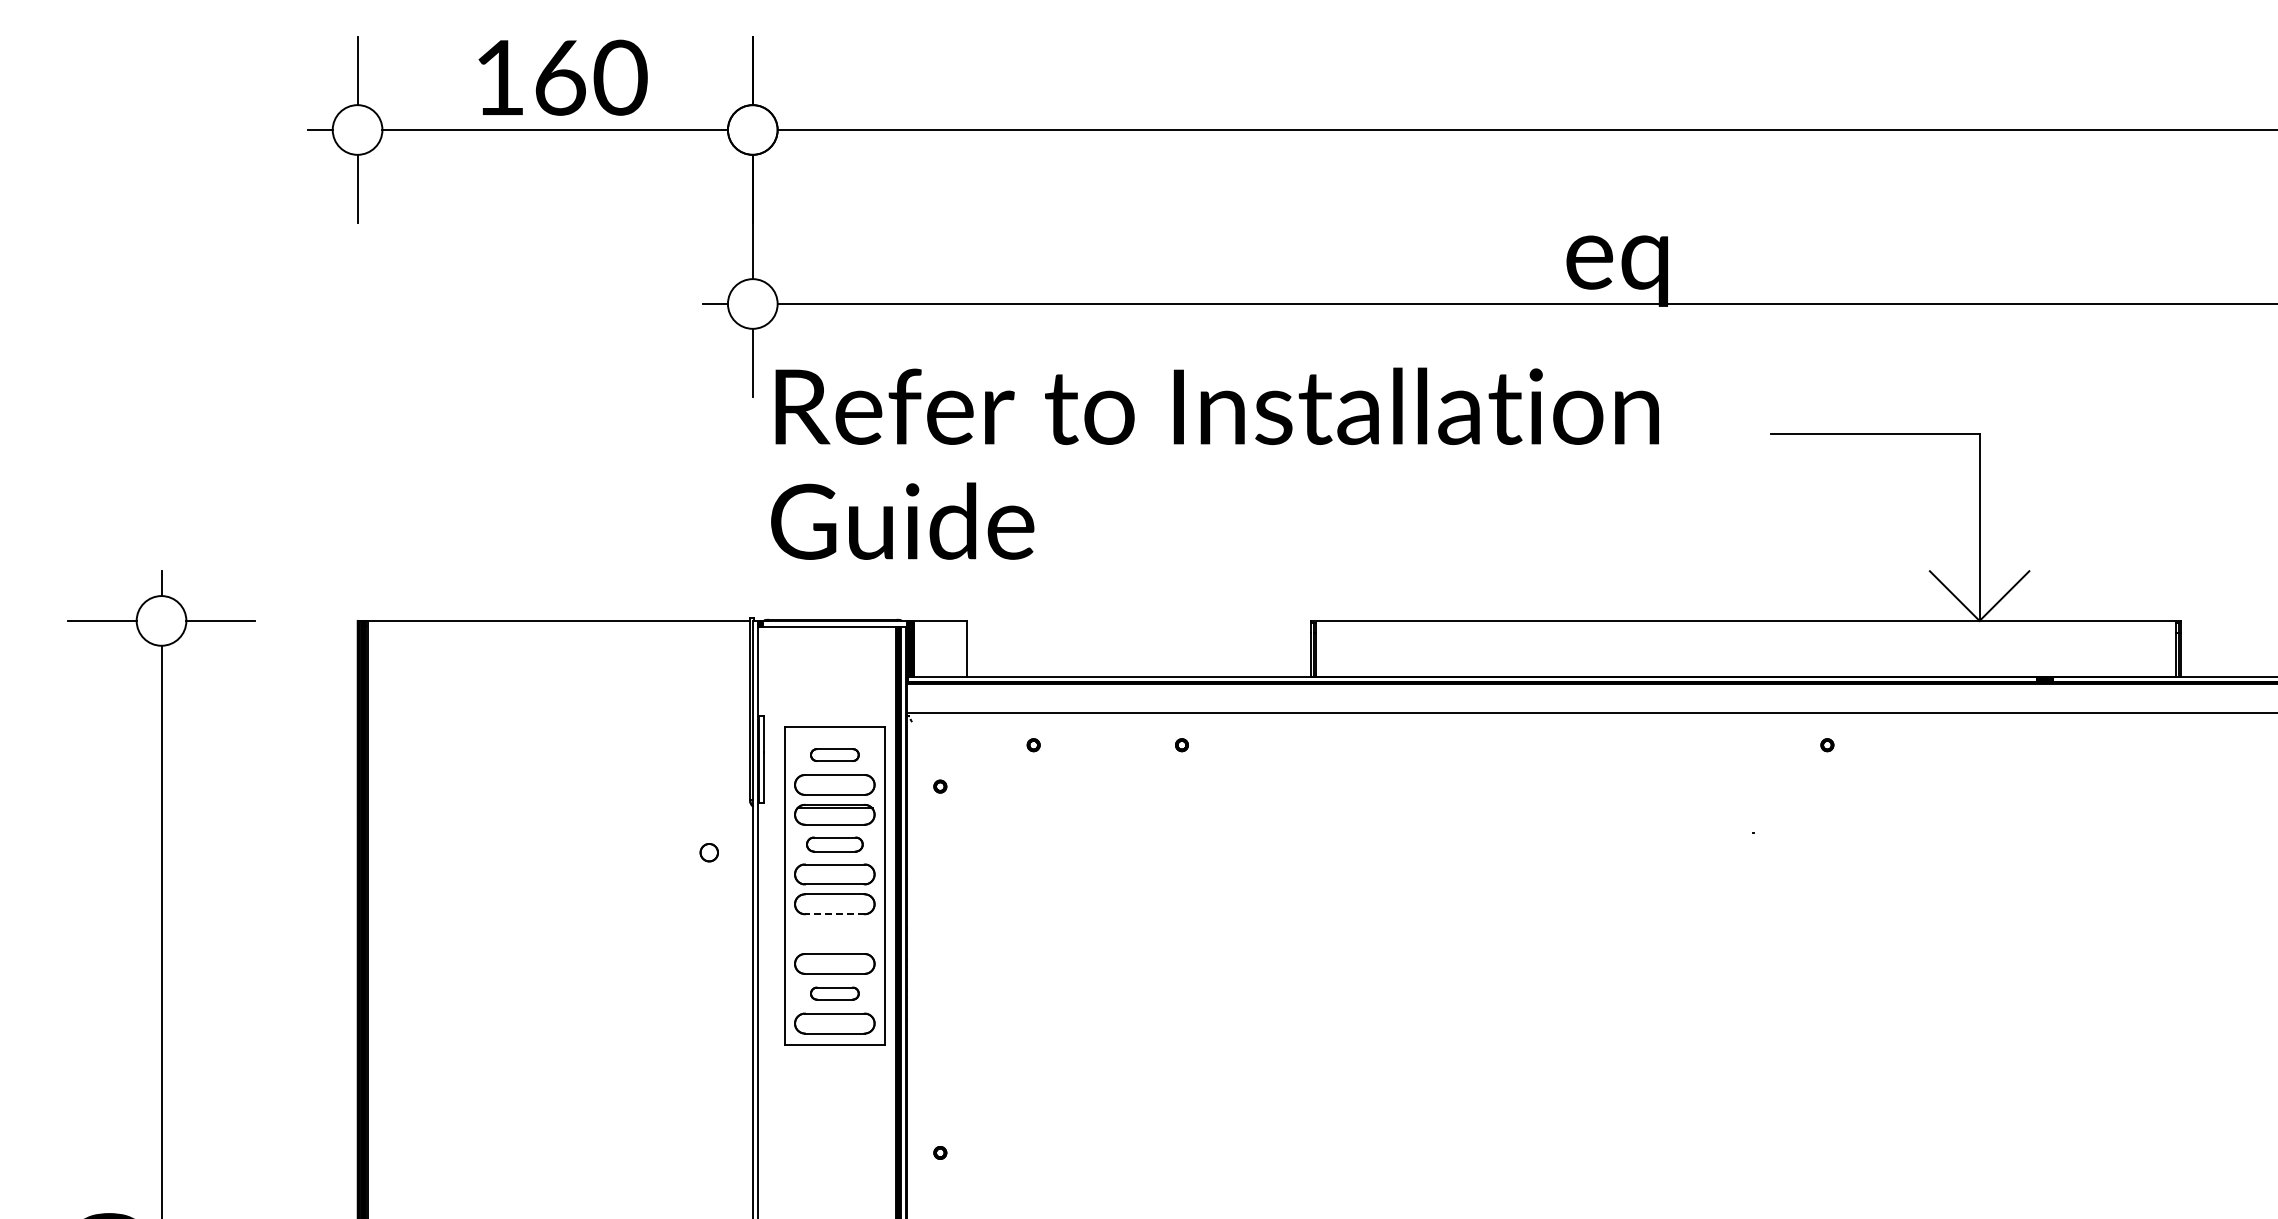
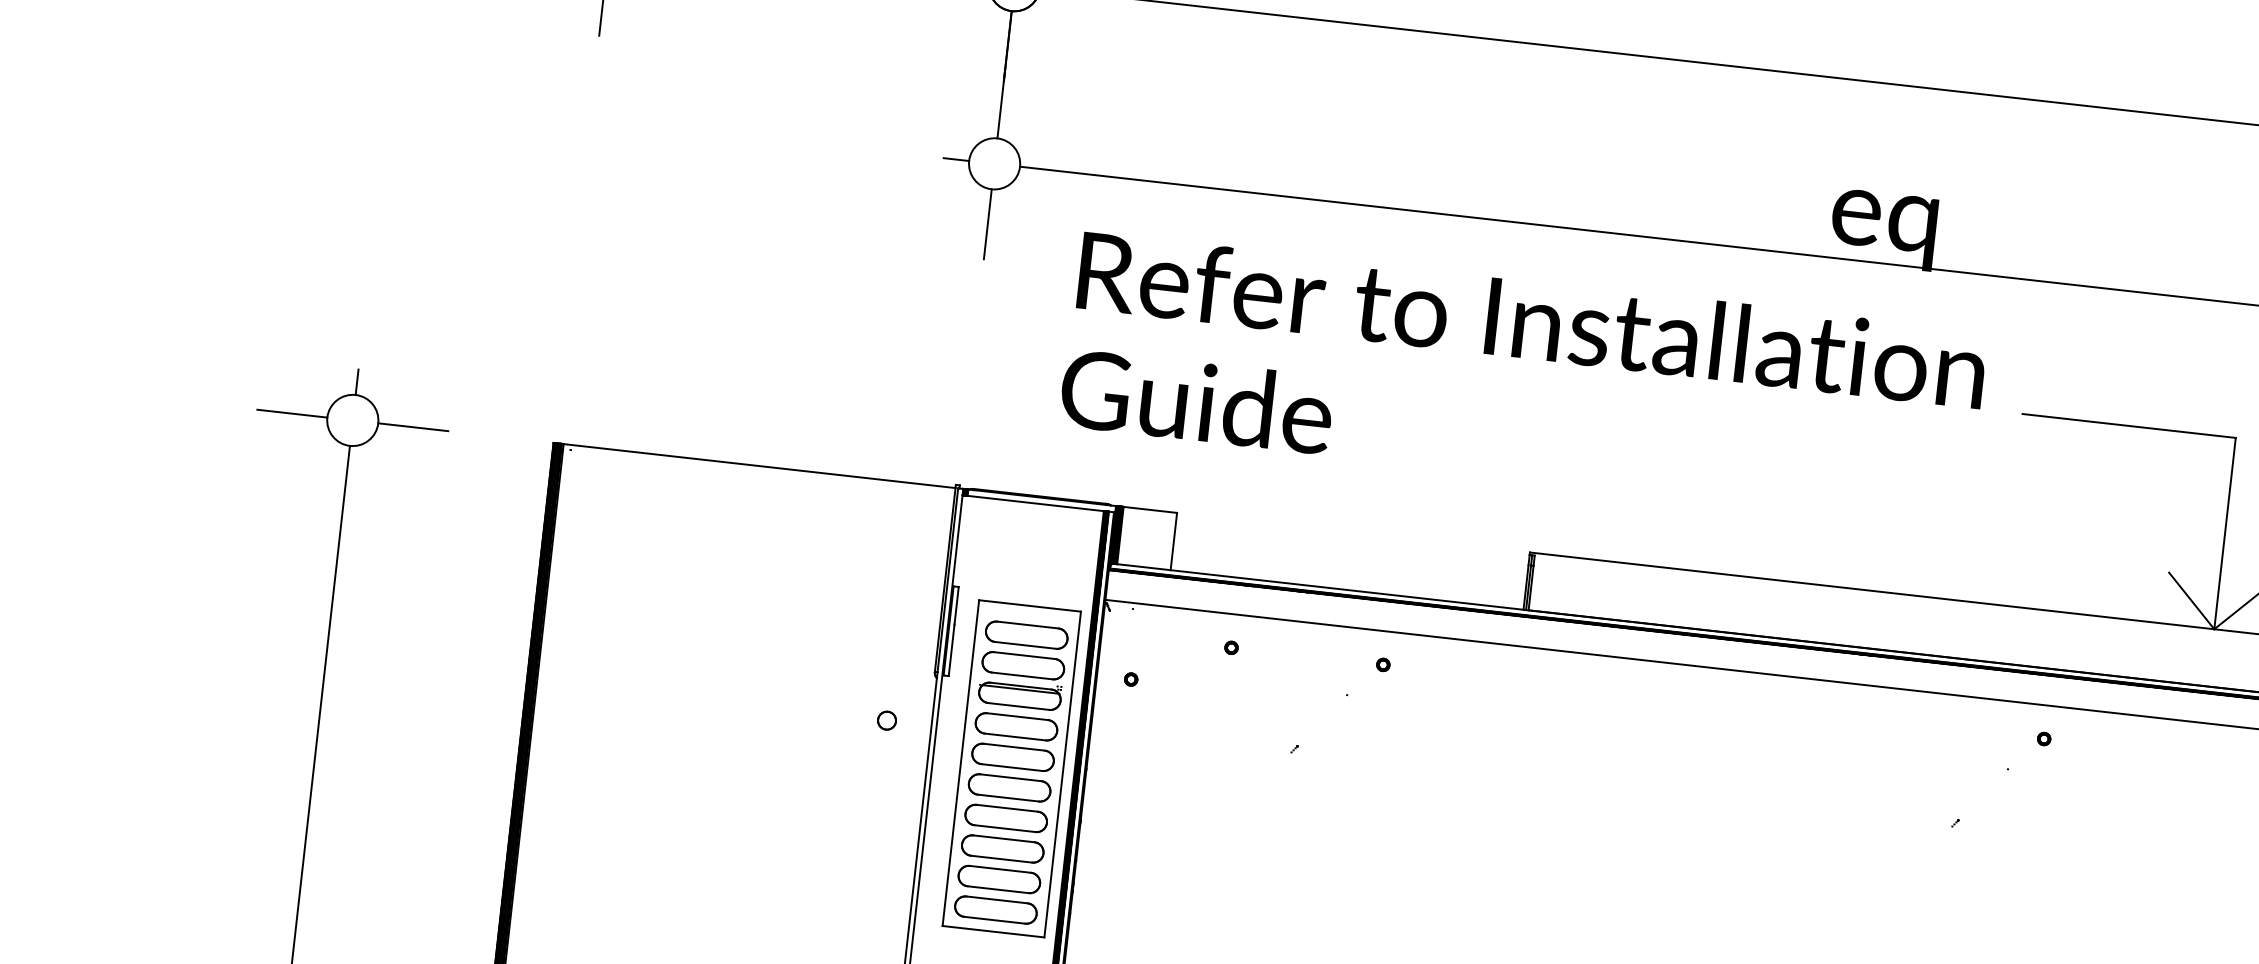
text: (1214, 463) -> (1522, 378), moved
part: (834, 754) -> (1026, 634), size x1.67
part: (834, 844) -> (1016, 726), size x1.43
line: (834, 914) -> (1008, 798), dashed -> solid
part: (834, 933) -> (1005, 817), added
part: (834, 993) -> (999, 879), size x1.67

